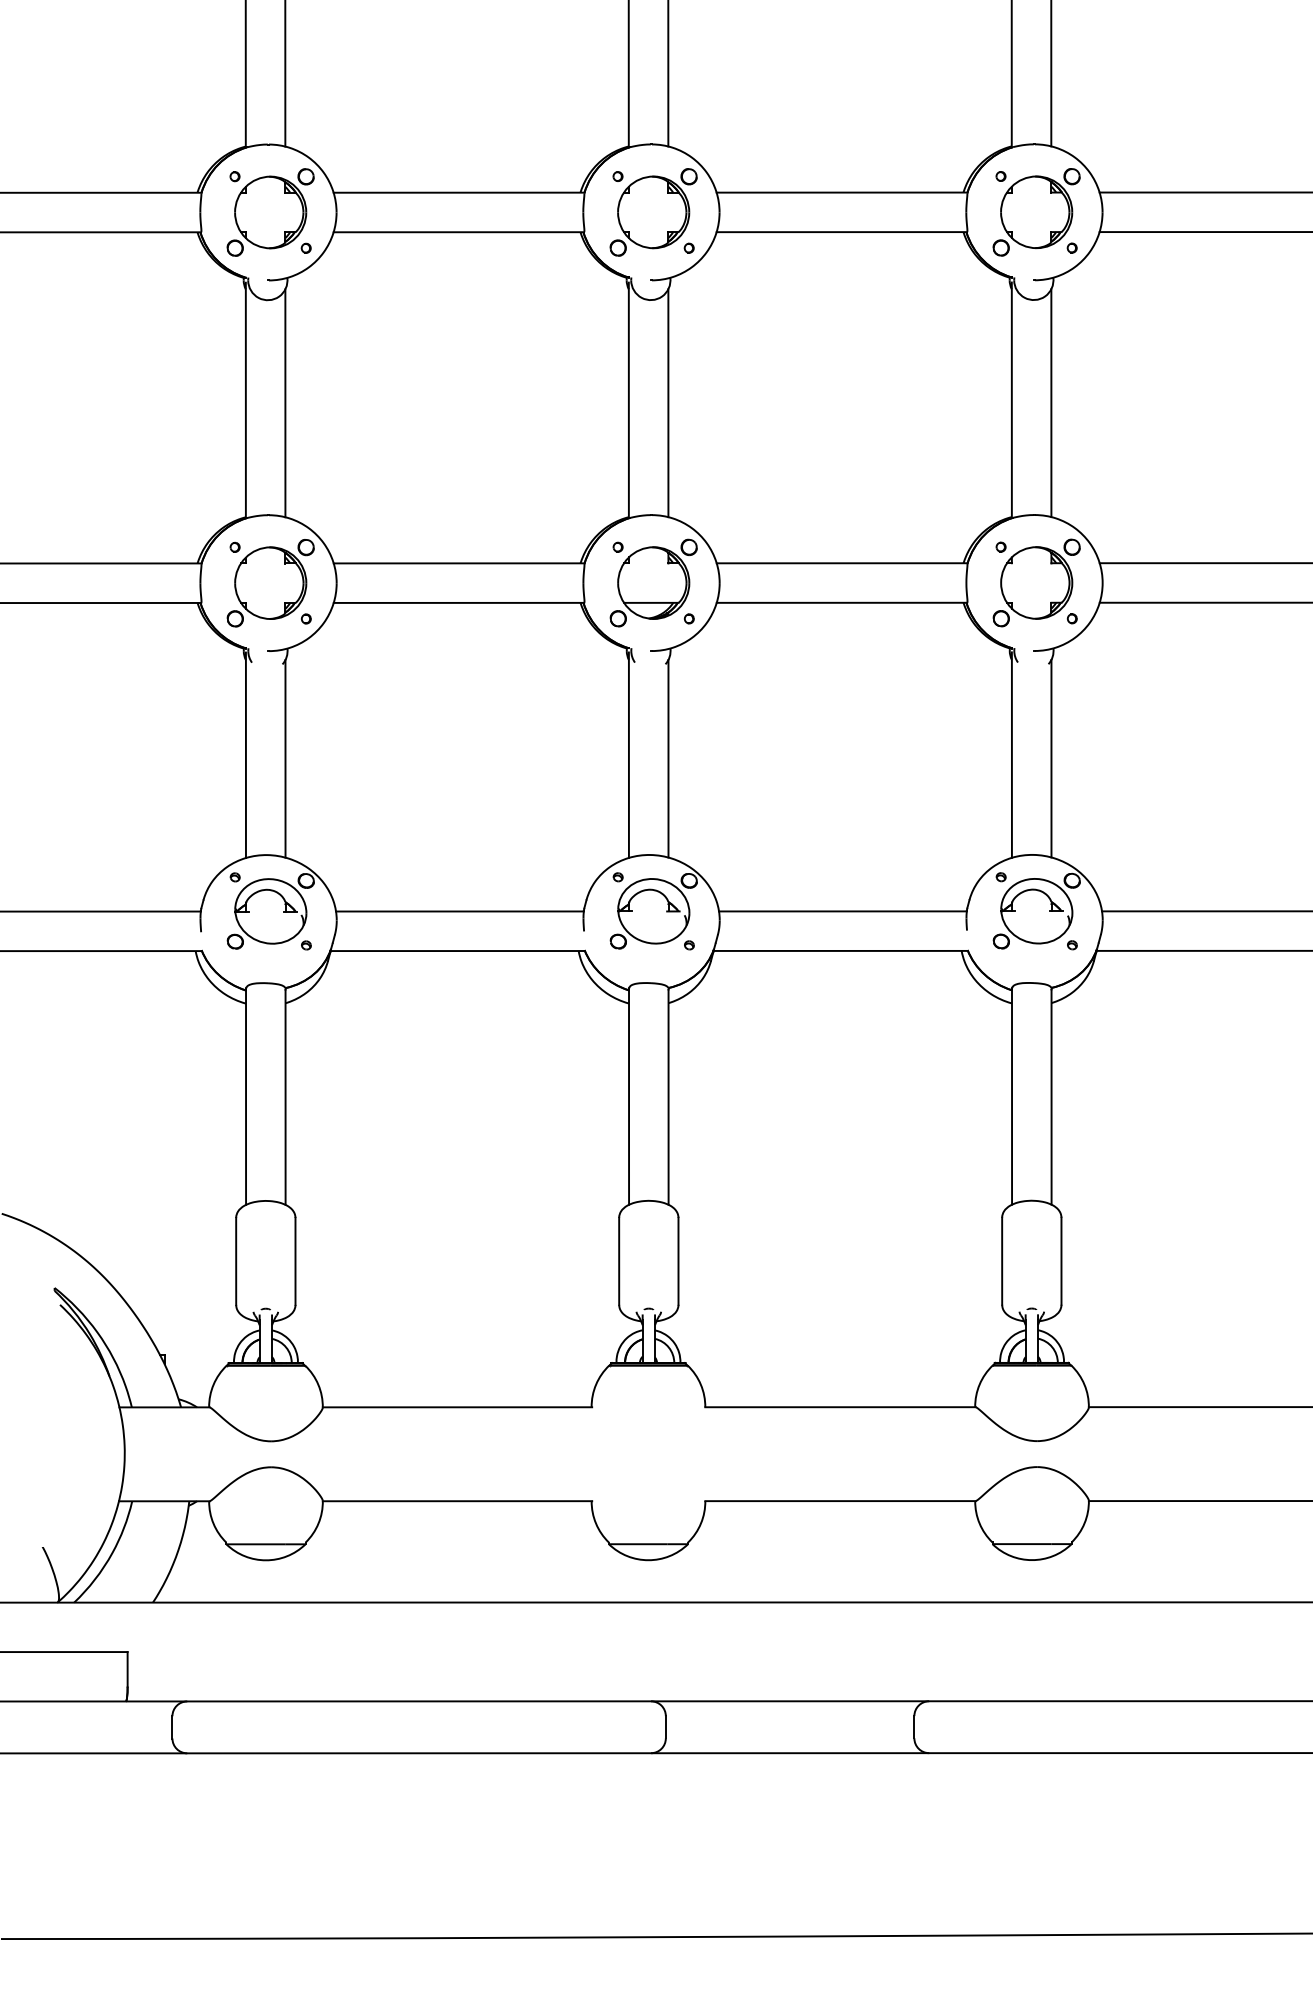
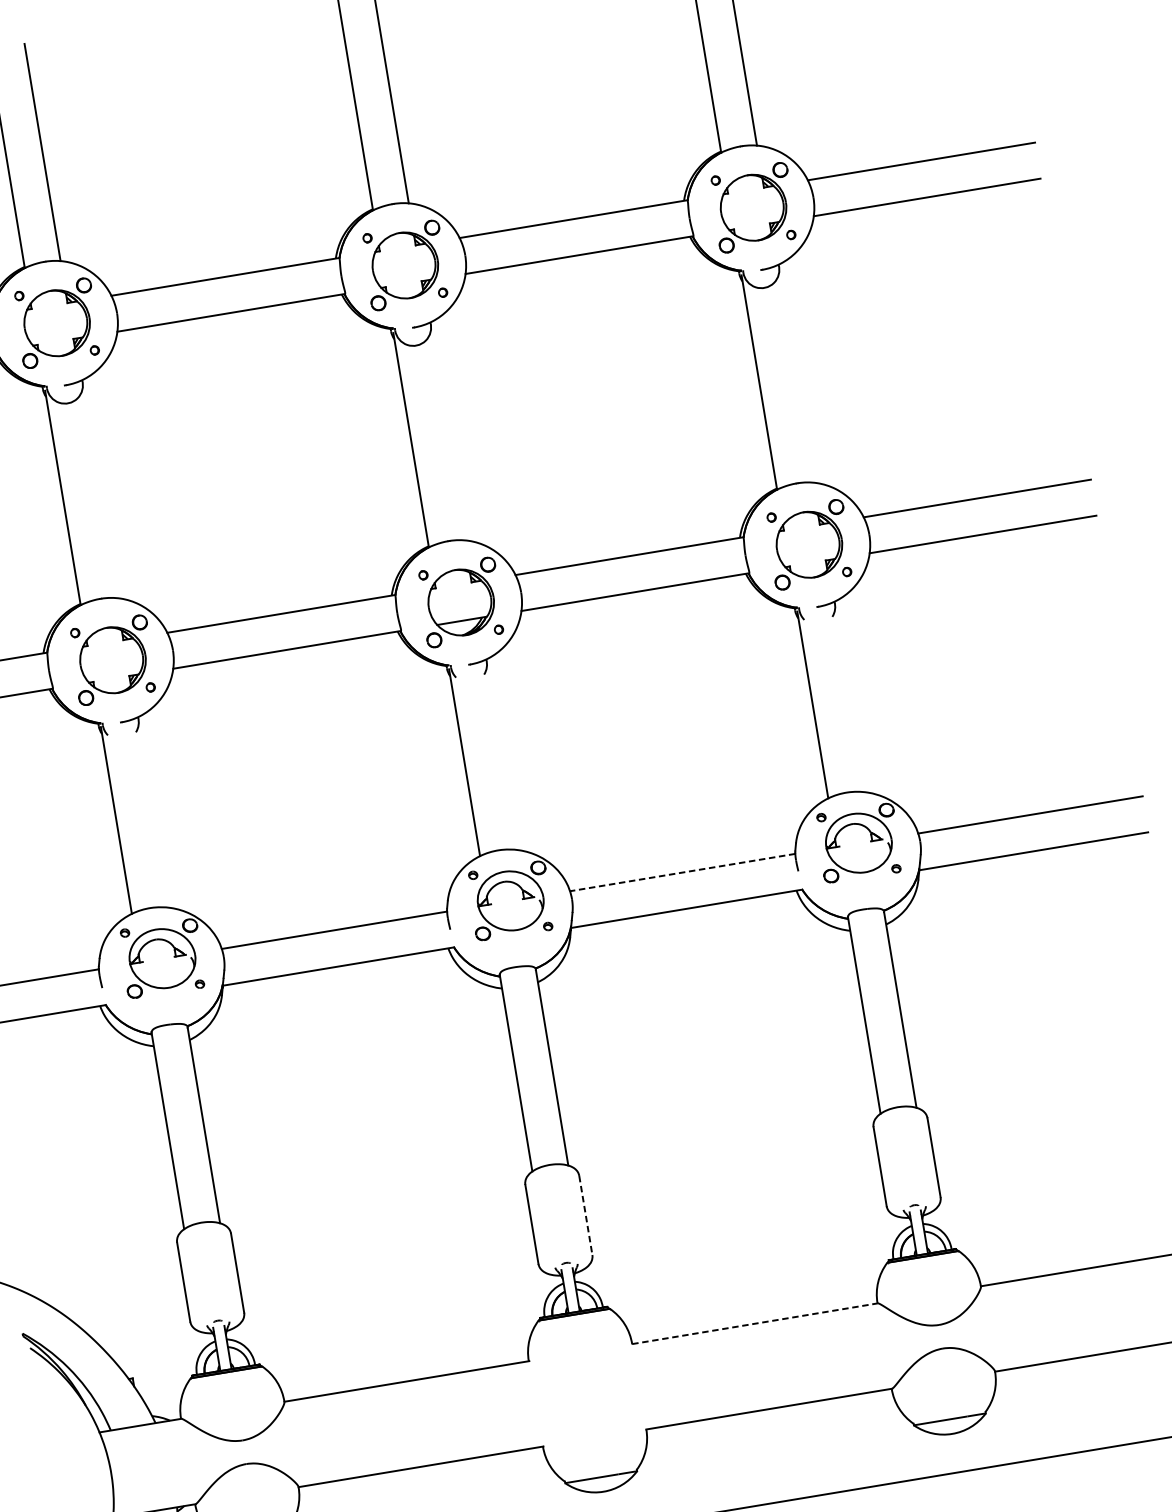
line: (285, 403) -> (99, 494), removed
line: (668, 403) -> (447, 437), removed
line: (1051, 403) -> (795, 379), removed
line: (285, 758) -> (152, 817), removed
line: (668, 758) -> (501, 759), removed
line: (1051, 758) -> (849, 702), removed
line: (842, 911) -> (682, 872), solid -> dashed
line: (678, 1261) -> (585, 1215), solid -> dashed
line: (840, 1407) -> (755, 1323), solid -> dashed

